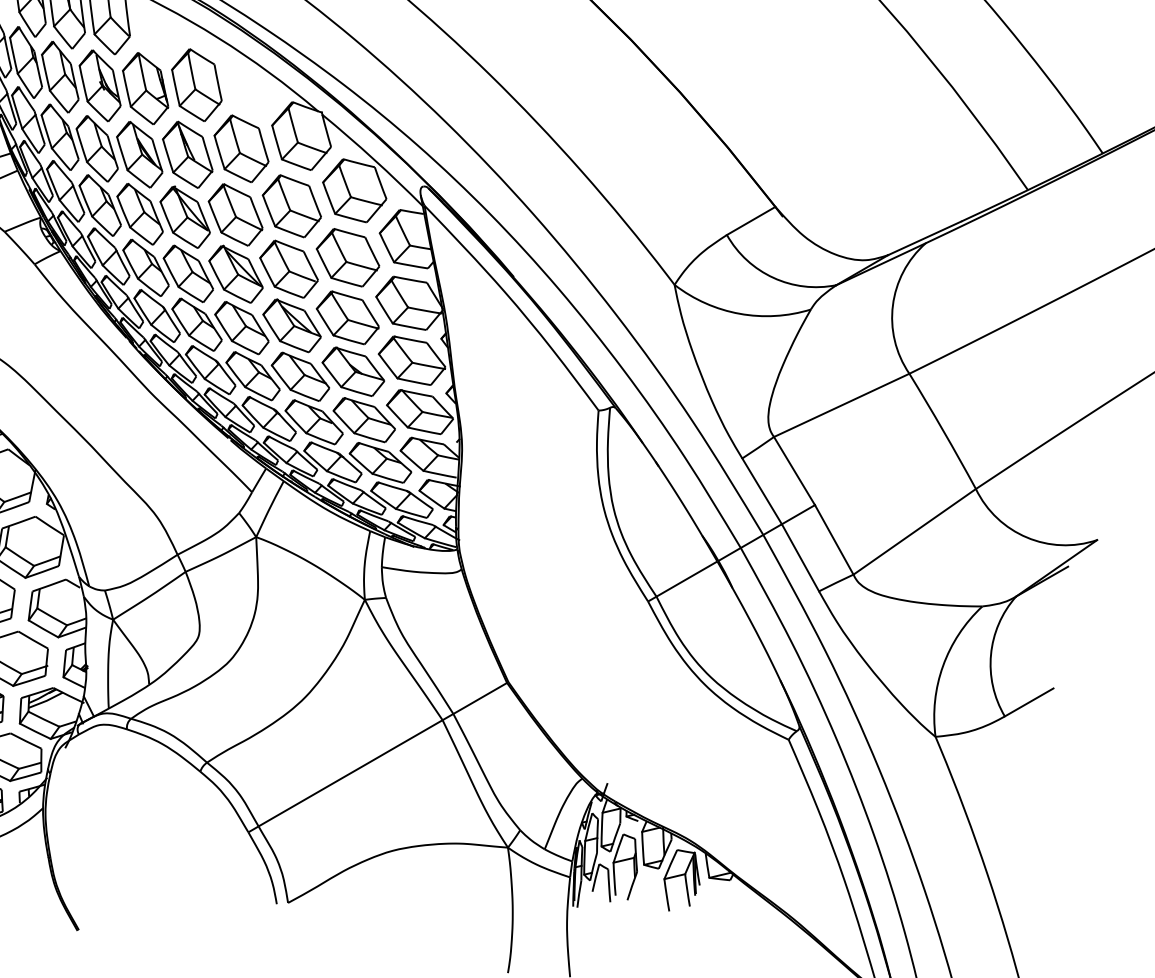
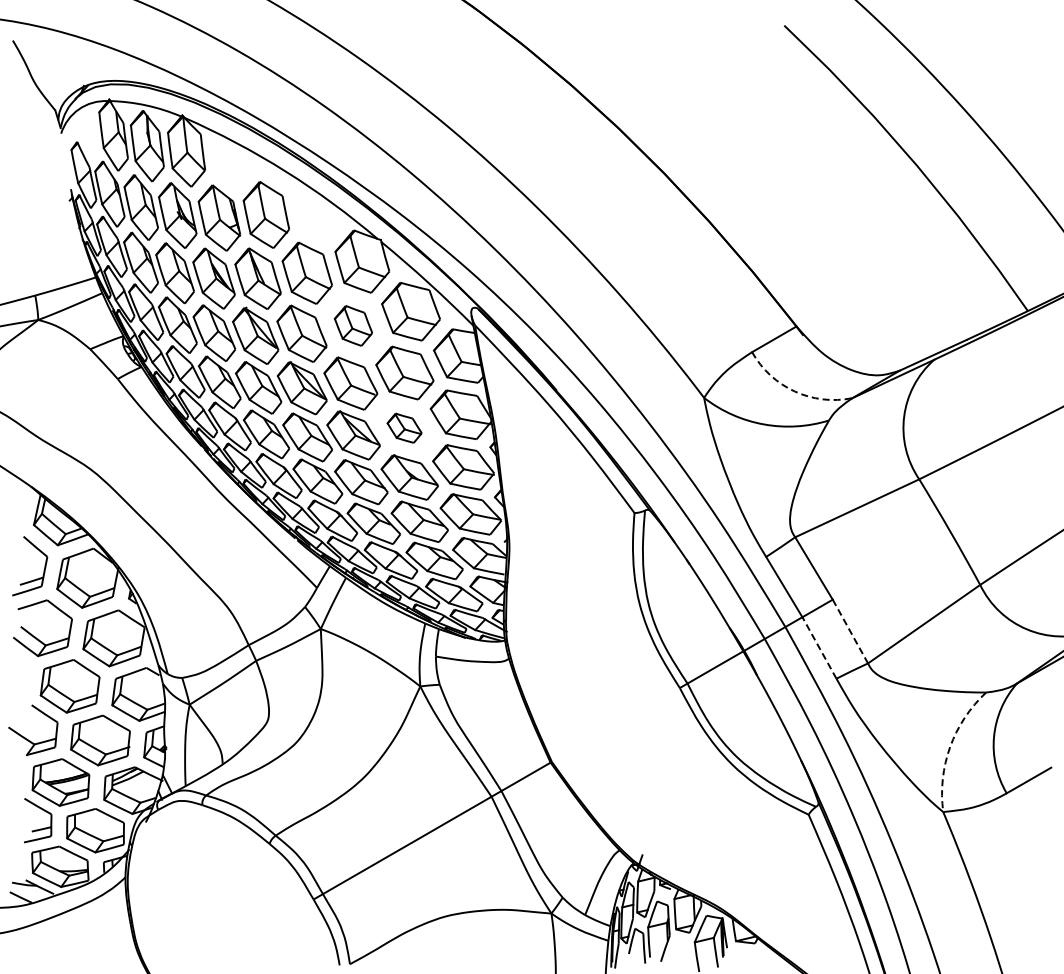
part: (291, 205) -> (353, 325), size x0.7
arc: (773, 277) -> (794, 391), solid -> dashed
part: (347, 318) -> (404, 428), size x0.6
line: (834, 540) -> (850, 632), solid -> dashed
line: (800, 557) -> (819, 647), solid -> dashed
arc: (943, 666) -> (950, 747), solid -> dashed

